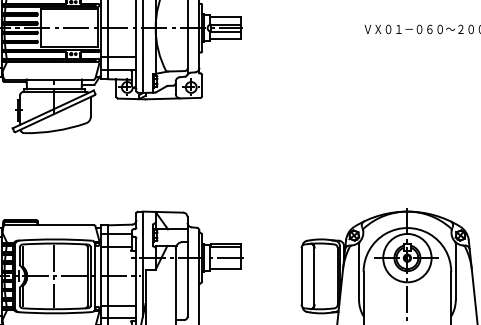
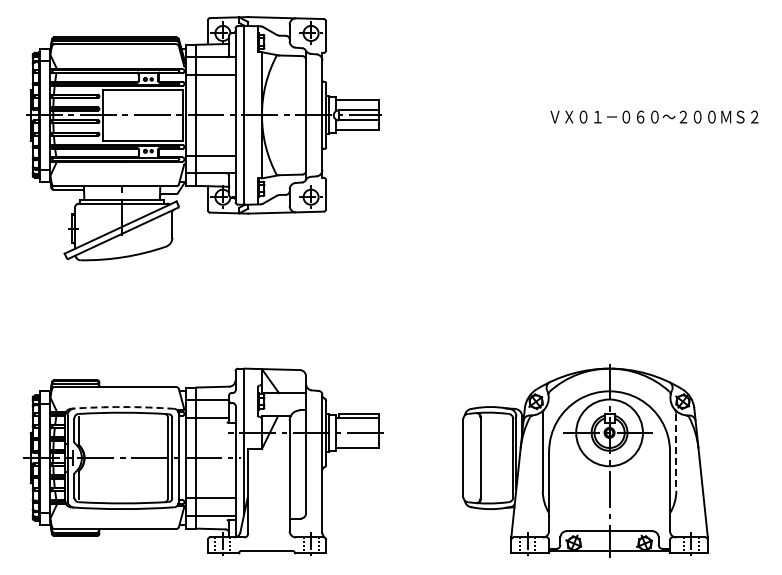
arc: (54, 239) -> (122, 407), solid -> dashed
line: (455, 272) -> (676, 452), solid -> dashed
line: (54, 275) -> (122, 457), removed

